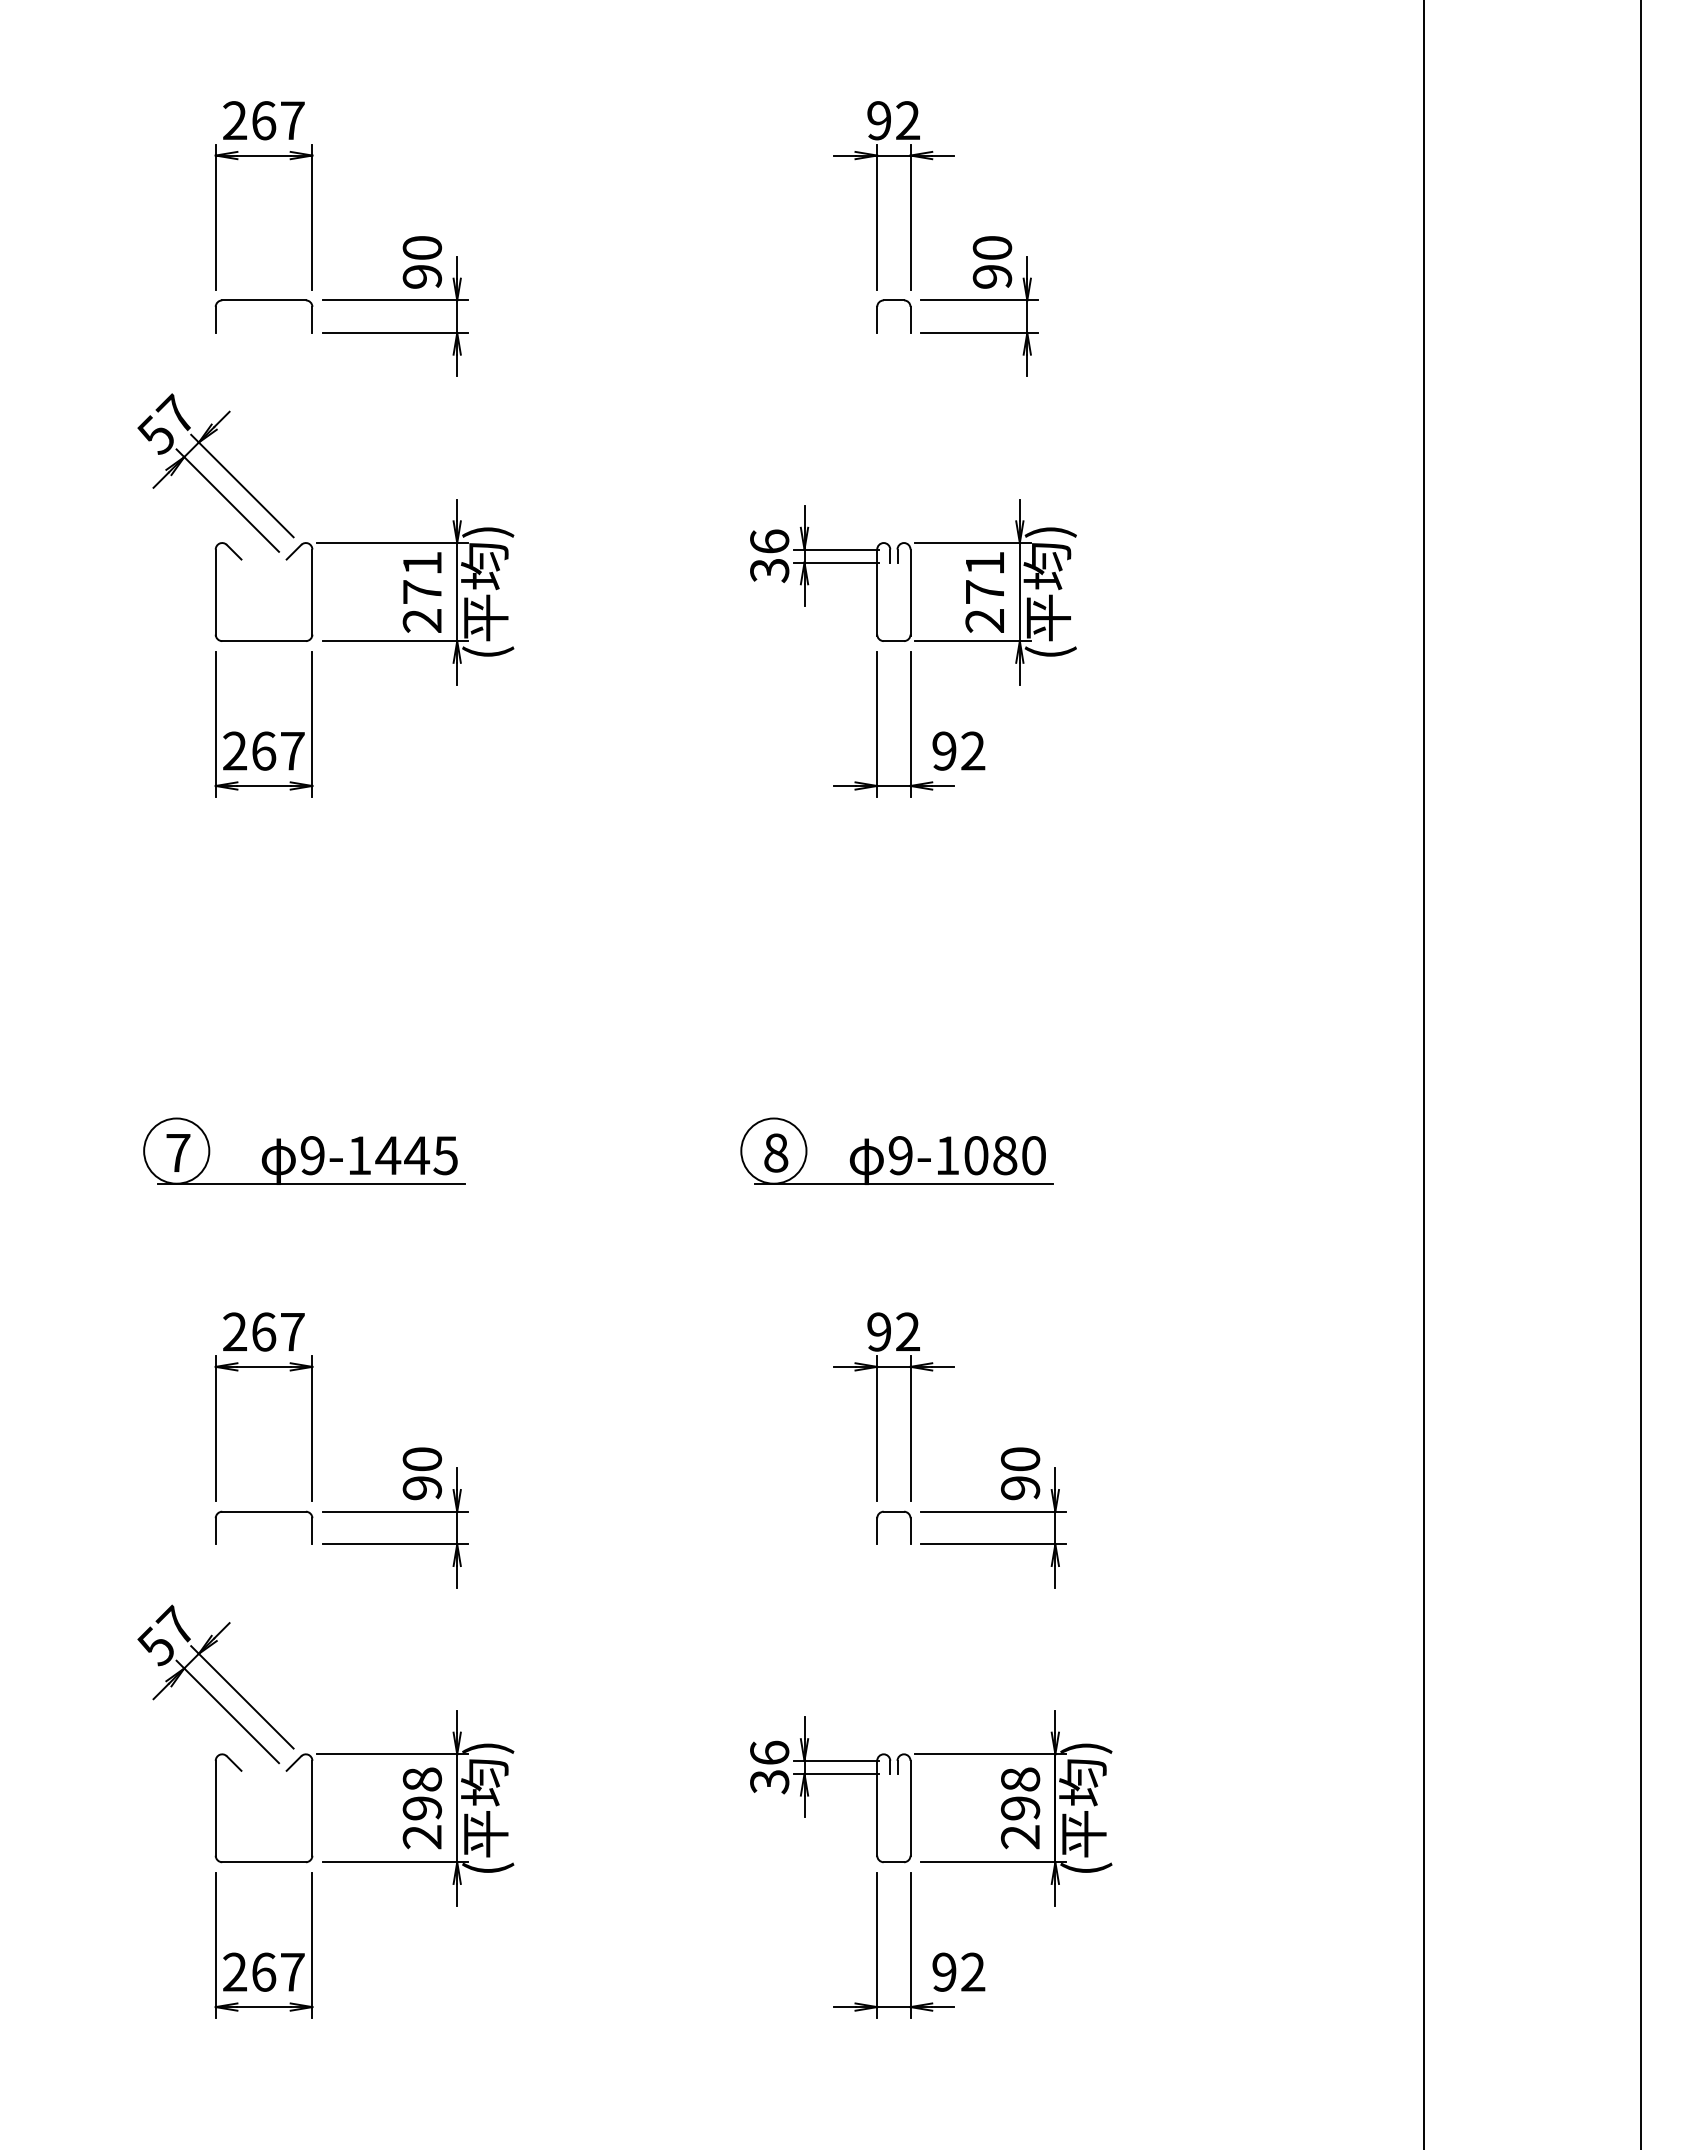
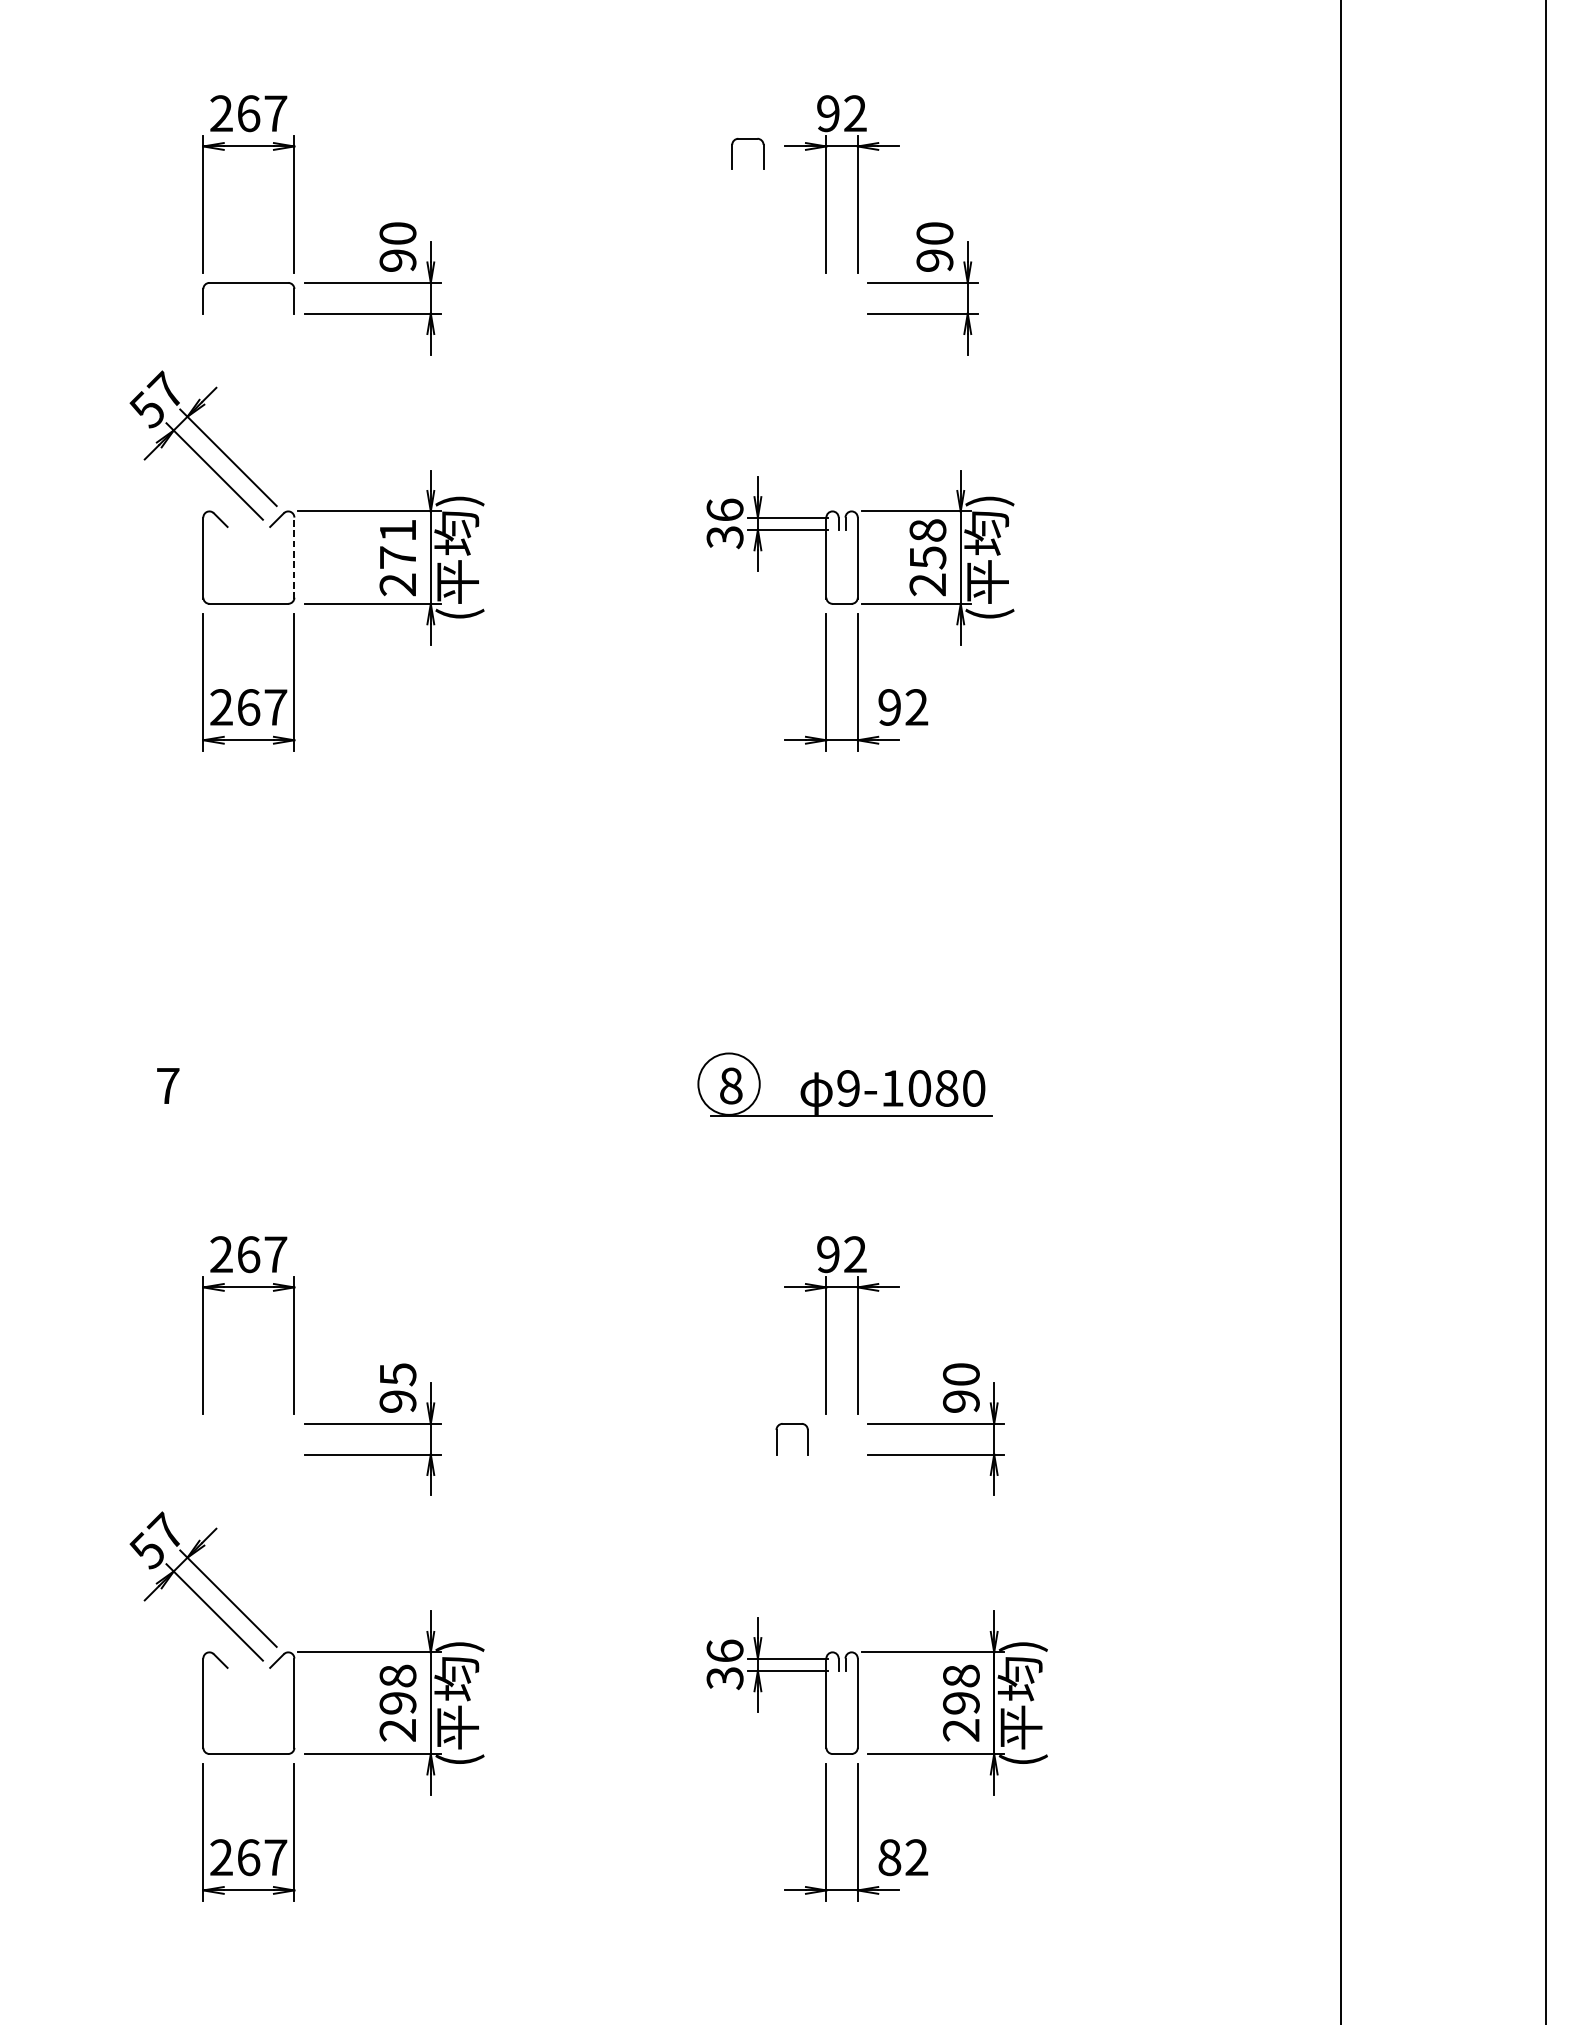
part: (893, 300) -> (747, 138), moved
text: (984, 577) -> (927, 543), 271 -> 258
line: (312, 592) -> (294, 558), solid -> dashed
part: (304, 1150) -> (286, 1083), removed
text: (421, 1459) -> (397, 1374), 90 -> 95
part: (263, 1512) -> (248, 1424), removed
part: (893, 1512) -> (791, 1424), moved
text: (944, 1971) -> (889, 1856), 92 -> 82

